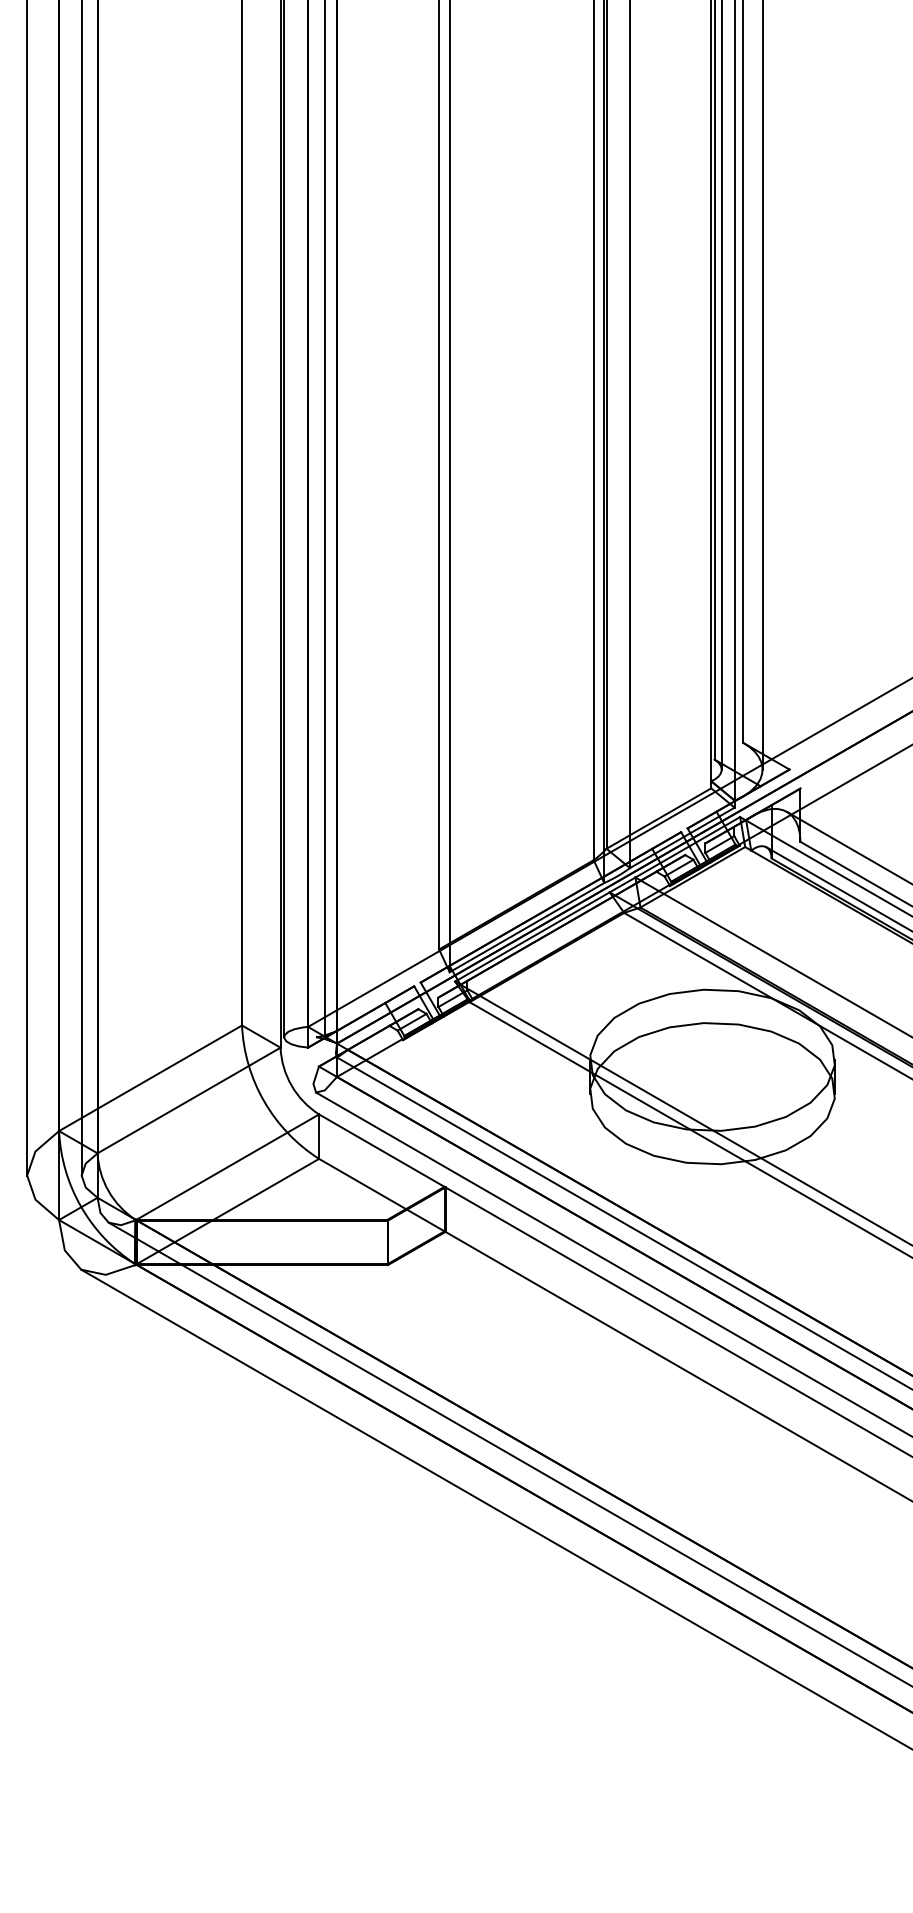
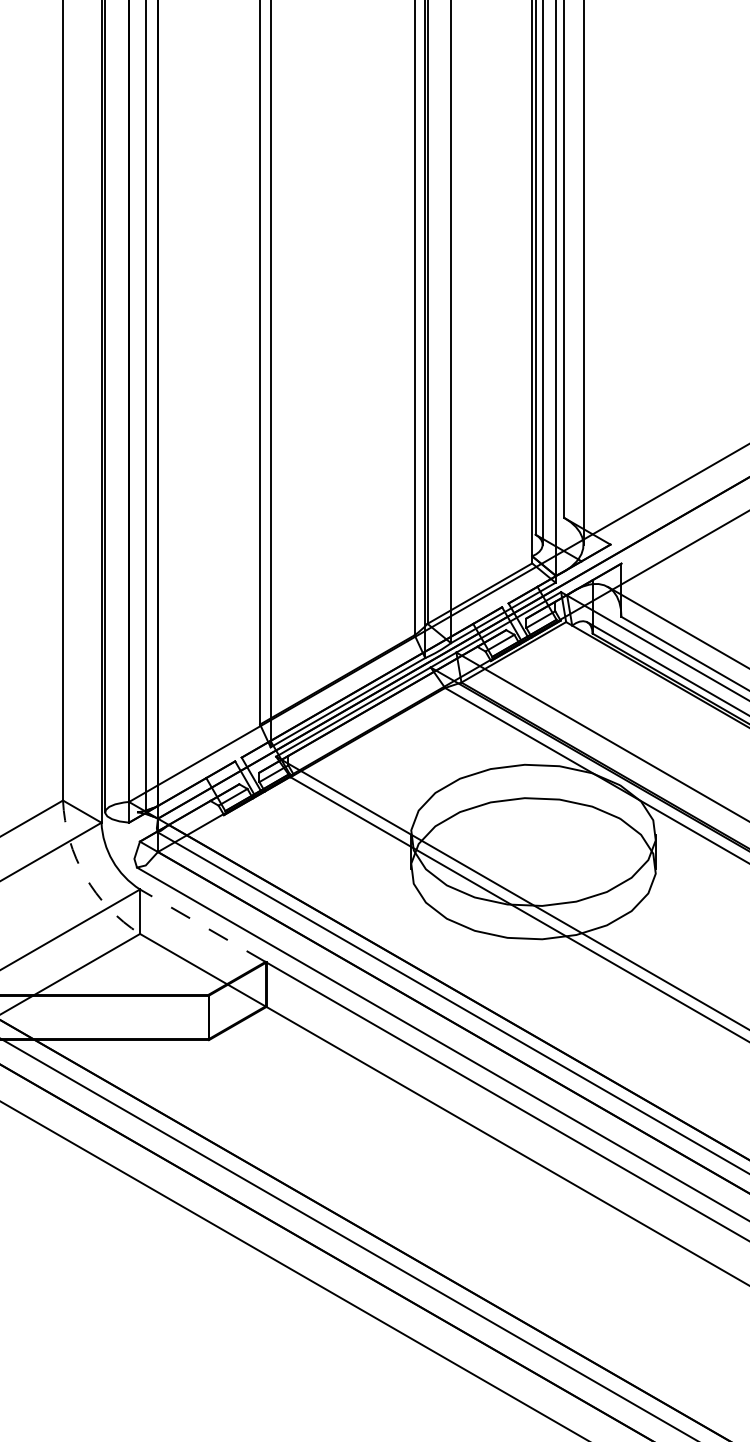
arc: (264, 1101) -> (85, 876), solid -> dashed
line: (381, 1150) -> (202, 925), solid -> dashed

